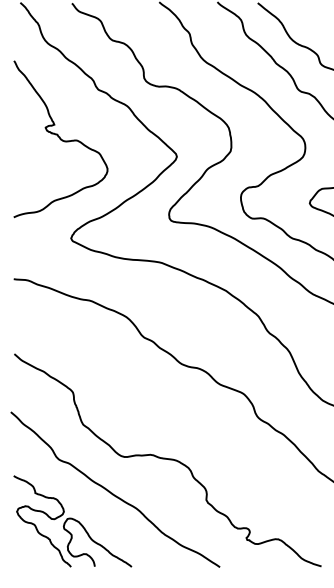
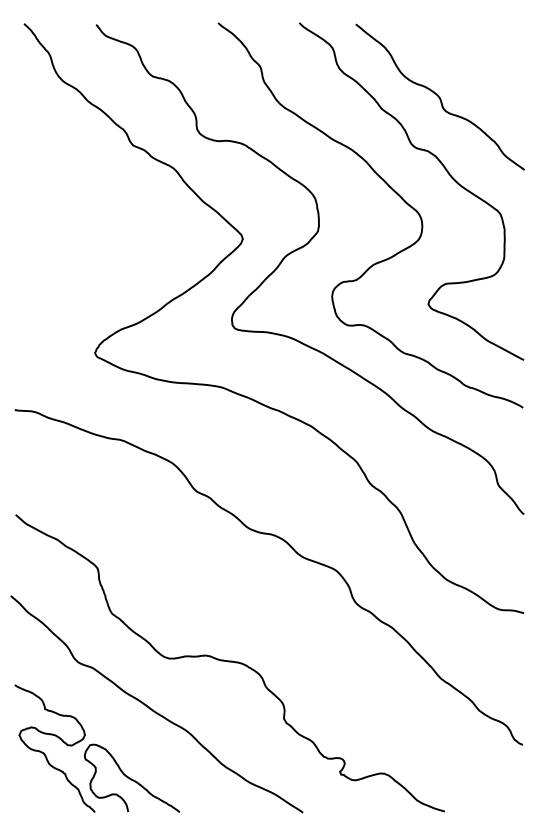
curve: (60, 139) -> (80, 214), removed

